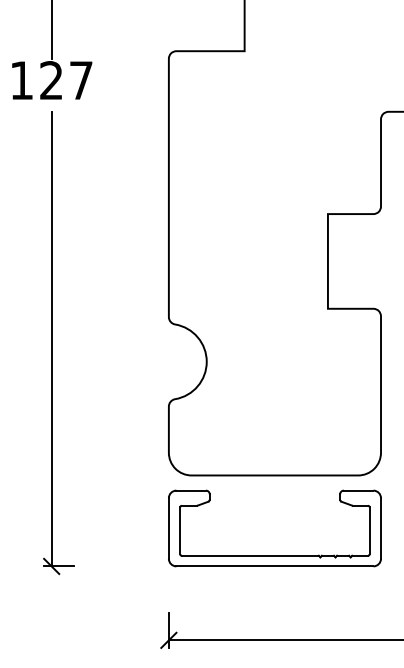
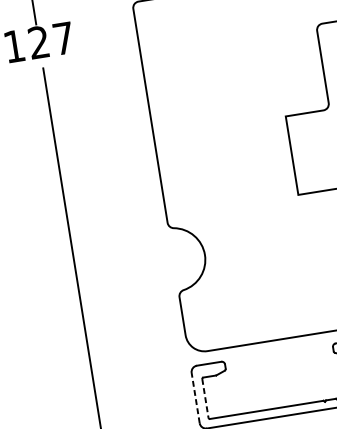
line: (168, 528) -> (195, 398), solid -> dashed
line: (180, 531) -> (205, 399), solid -> dashed

